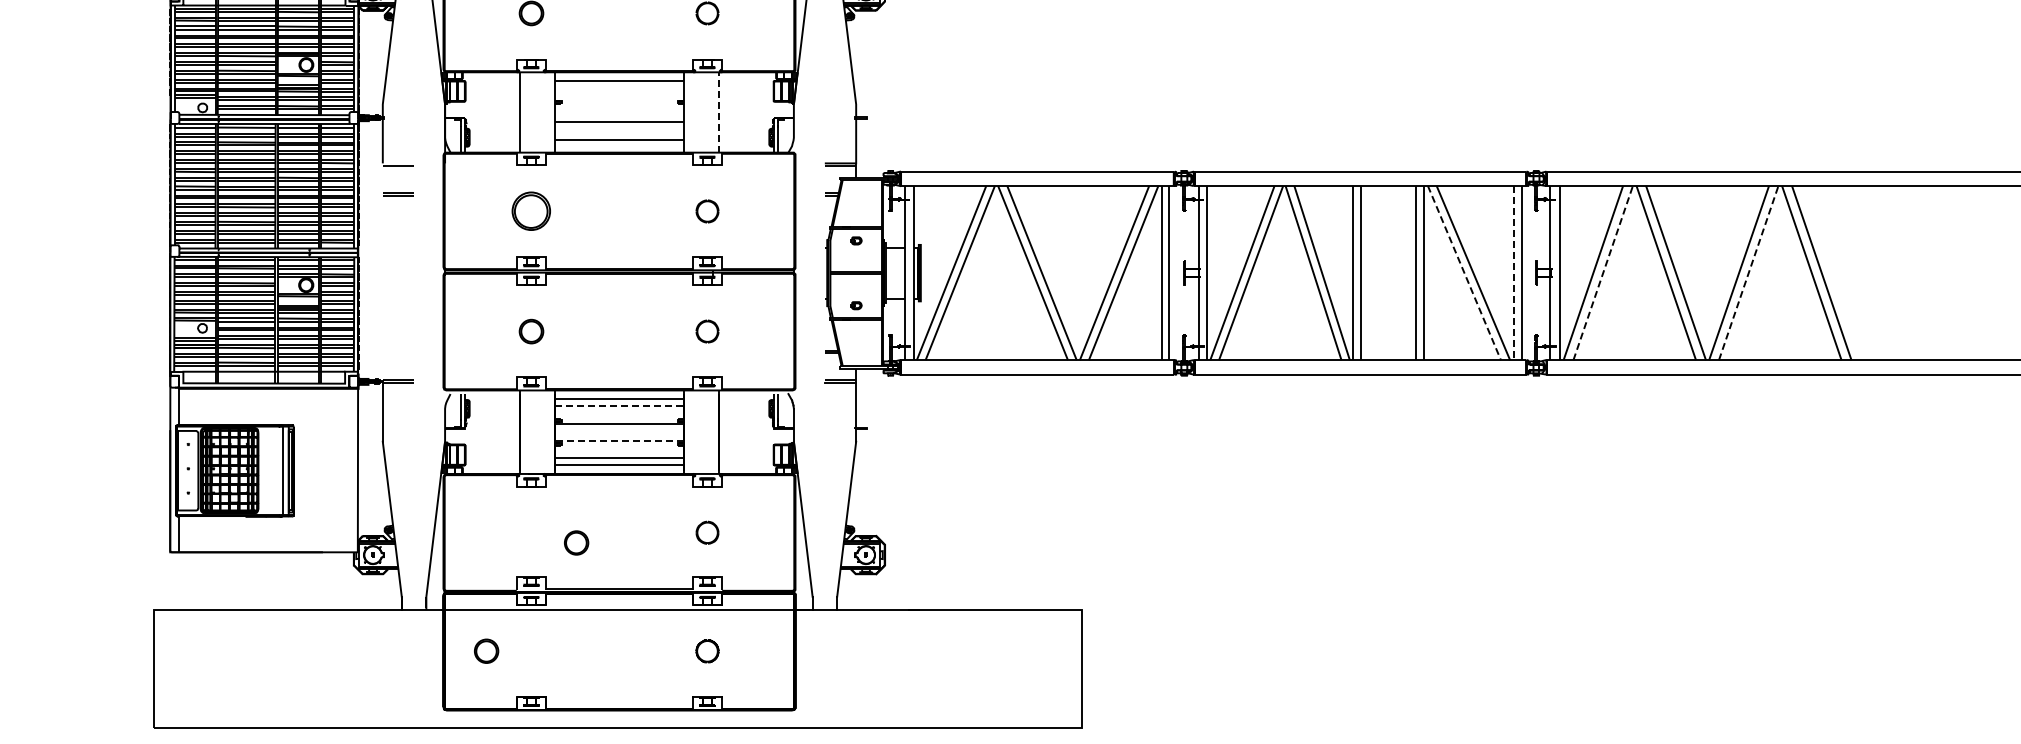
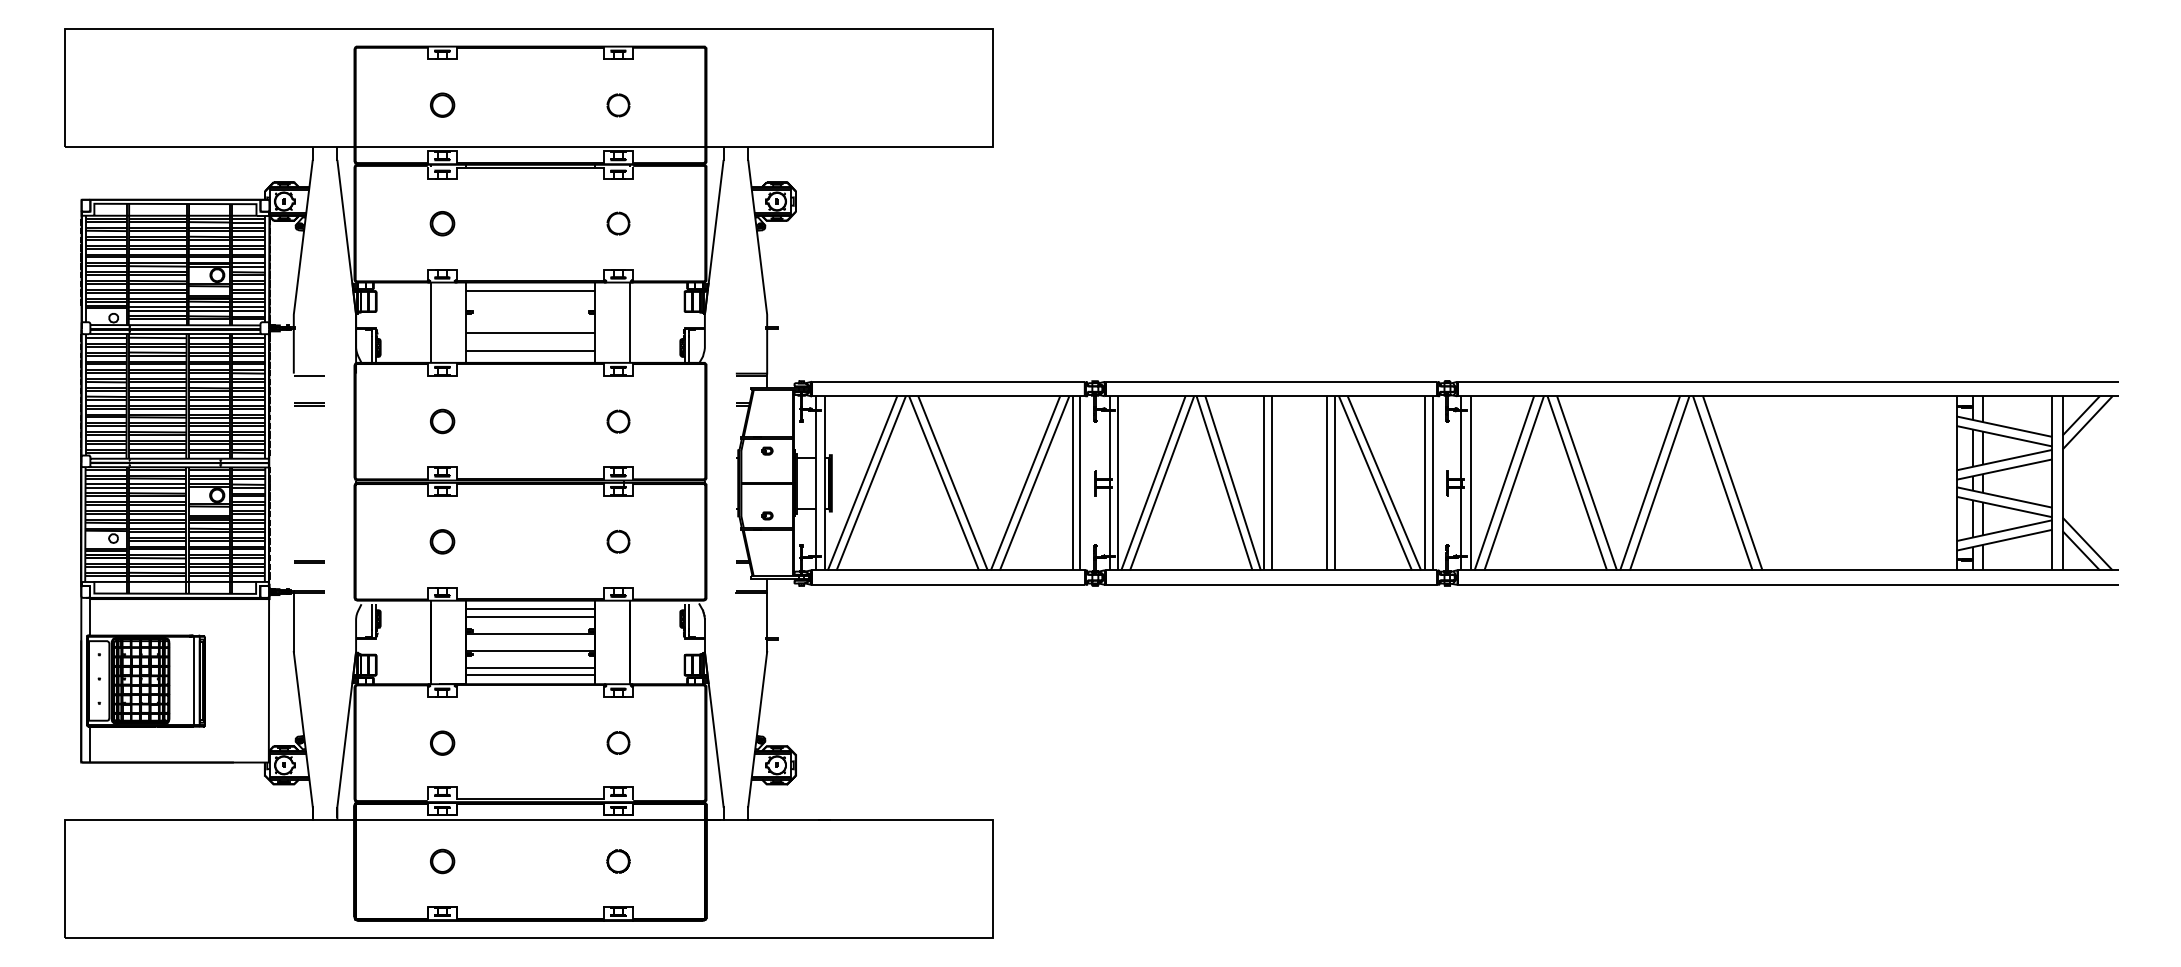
line: (719, 112) -> (630, 322), dashed -> solid
part: (531, 211) -> (442, 421), size x0.62
line: (1603, 272) -> (1514, 482), dashed -> solid
line: (1748, 272) -> (1659, 482), dashed -> solid
line: (1464, 273) -> (1375, 483), dashed -> solid
line: (1513, 273) -> (1424, 483), dashed -> solid
line: (398, 351) -> (309, 561), added
line: (619, 406) -> (530, 616), dashed -> solid
line: (619, 440) -> (530, 650), dashed -> solid
part: (576, 542) -> (442, 742), moved
part: (486, 651) -> (442, 861), moved

